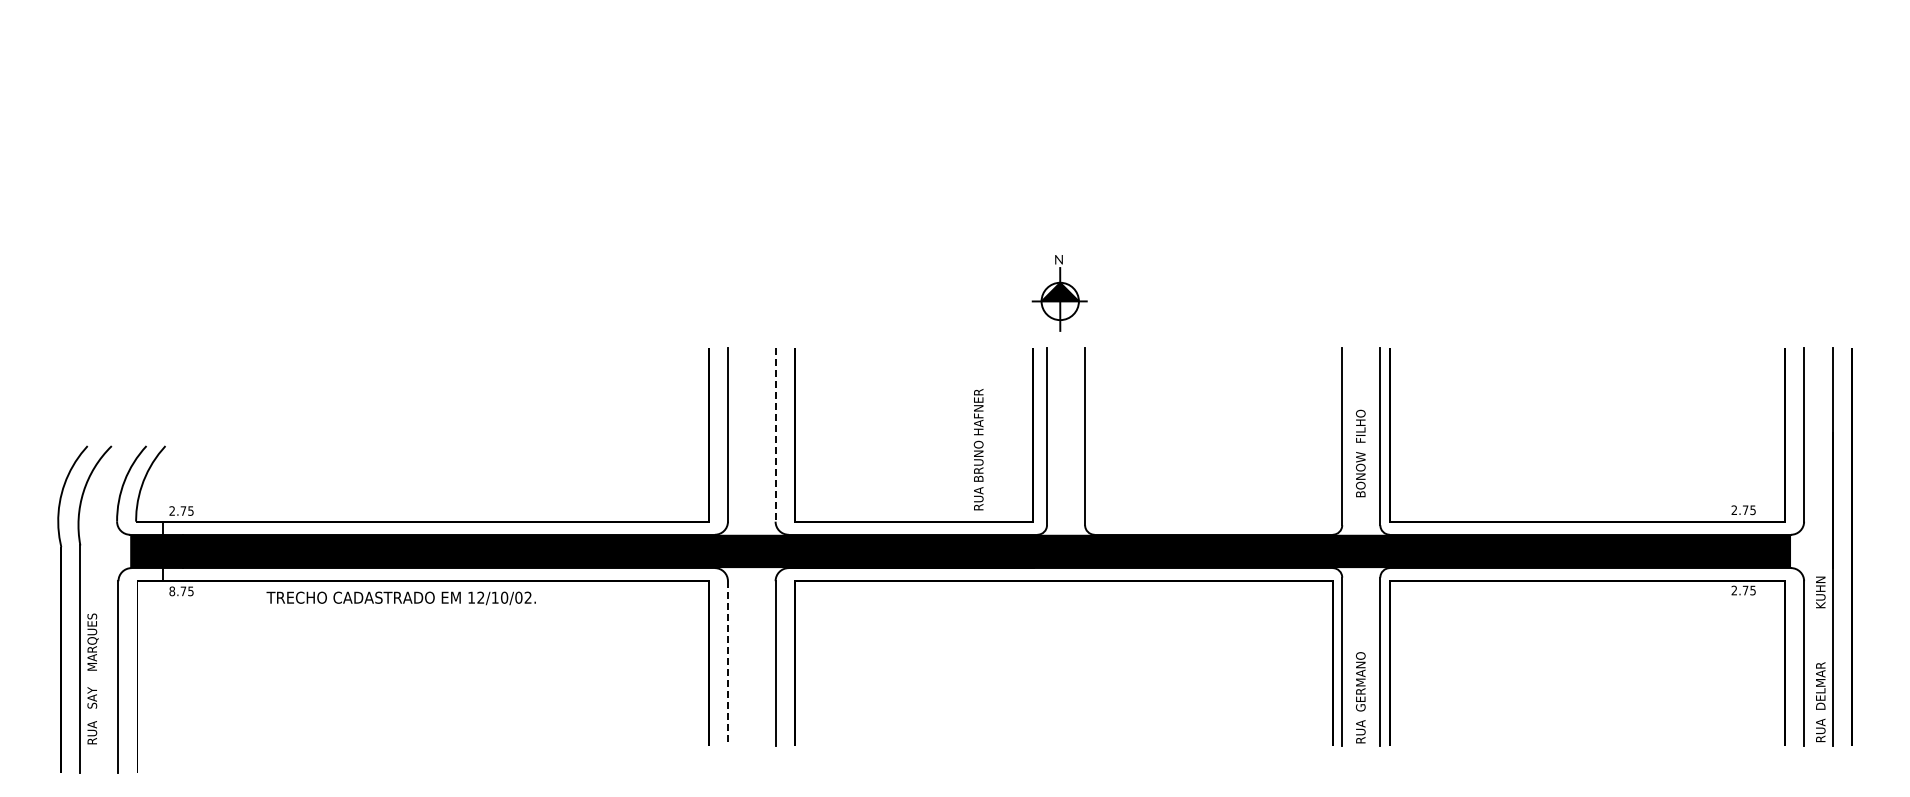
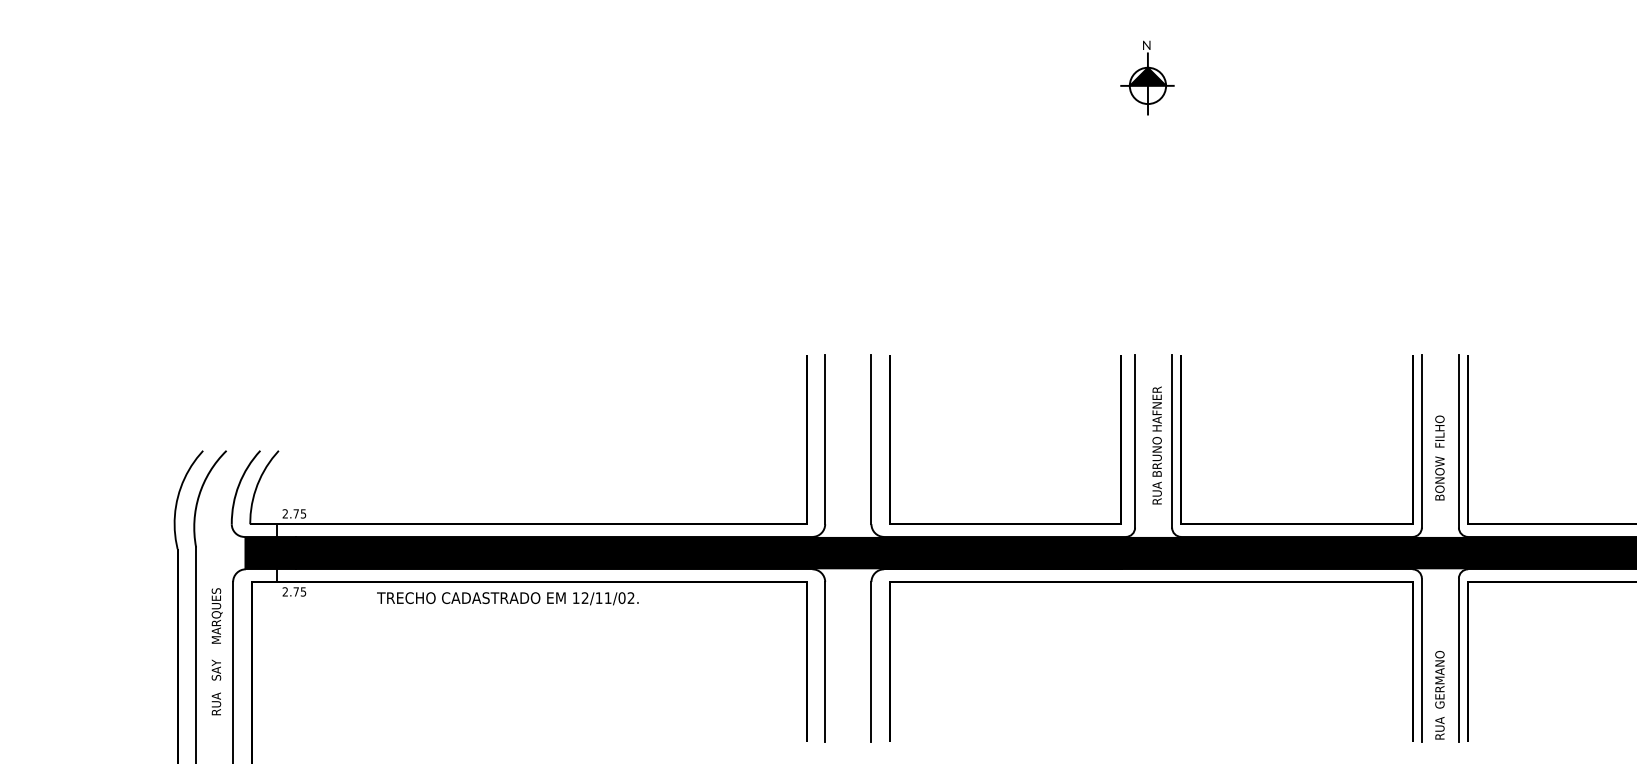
part: (1059, 293) -> (1147, 78), moved
line: (775, 434) -> (871, 439), dashed -> solid
text: (978, 449) -> (1156, 445), moved
line: (1213, 521) -> (1296, 524), added
text: (172, 591) -> (285, 592), 8.75 -> 2.75
text: (504, 597) -> (608, 597), 12/10/02. -> 12/11/02.
line: (727, 664) -> (824, 662), dashed -> solid
text: (92, 678) -> (216, 651), moved

